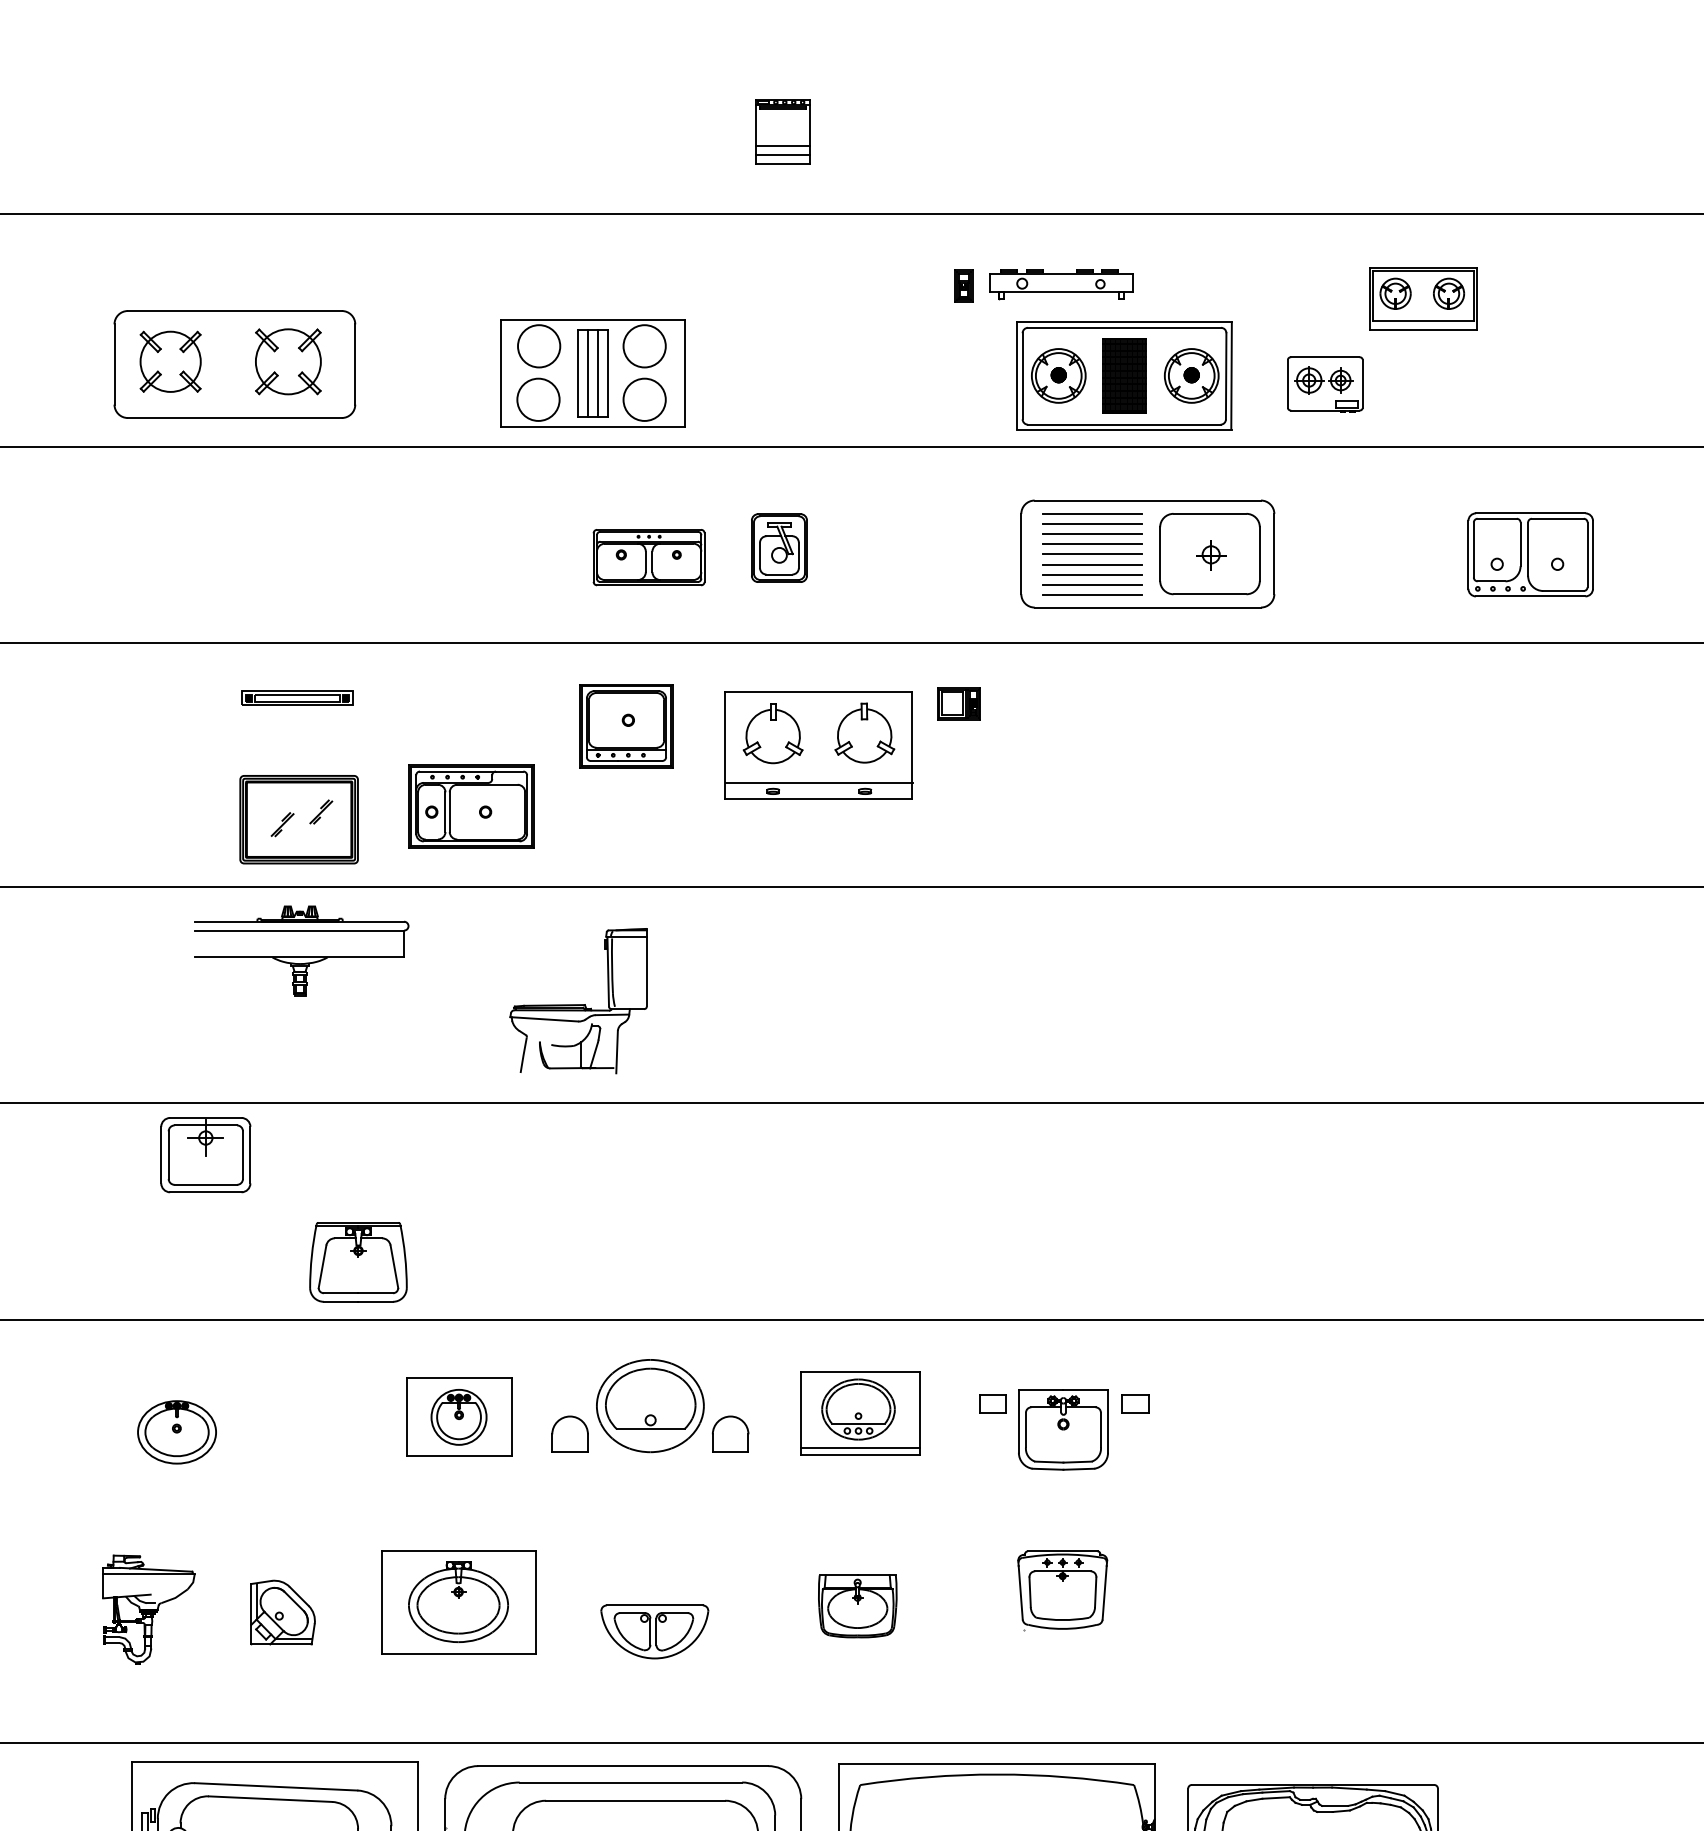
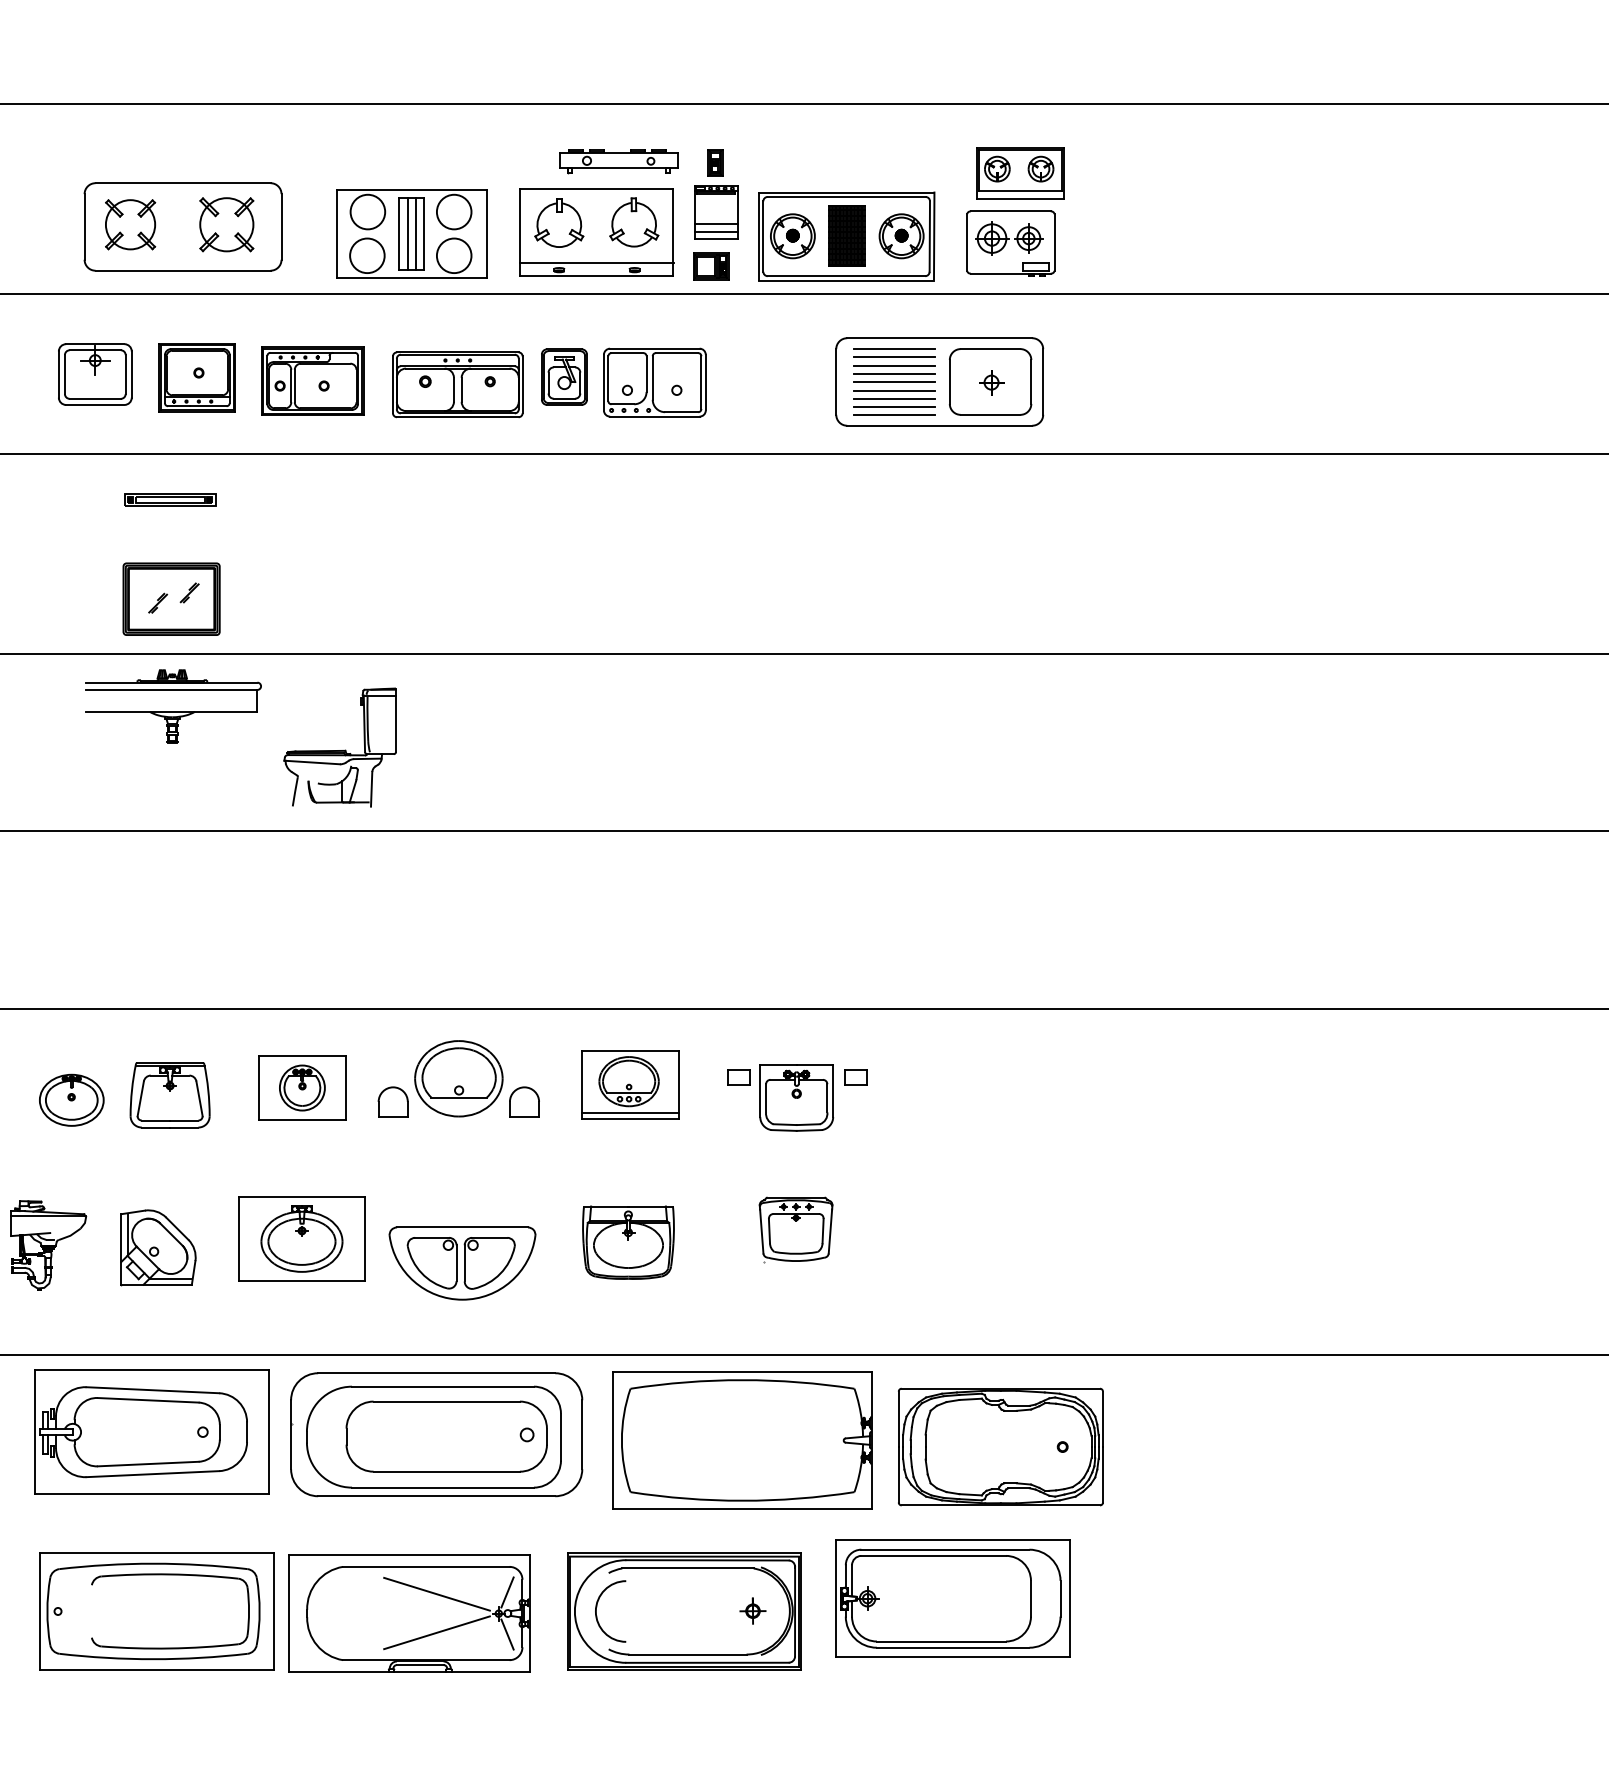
part: (783, 131) -> (716, 212), moved
part: (1060, 284) -> (618, 161), moved
part: (1423, 299) -> (1020, 173), moved
part: (234, 363) -> (182, 226), moved
part: (1324, 384) -> (1010, 243), size x1.43
part: (1147, 553) -> (939, 381), moved
part: (1530, 554) -> (654, 382), moved
part: (648, 557) -> (457, 384), size x1.43
part: (959, 703) -> (711, 266), moved
part: (625, 725) -> (196, 377), moved
part: (818, 745) -> (596, 232), moved
part: (471, 805) -> (312, 380), moved
part: (577, 1000) -> (339, 747), moved
part: (206, 1155) -> (95, 374), moved
part: (357, 1262) -> (169, 1095), moved
part: (857, 1606) -> (628, 1242), size x1.43
part: (283, 1612) -> (158, 1247), size x1.43
part: (654, 1631) -> (462, 1263), size x1.67

